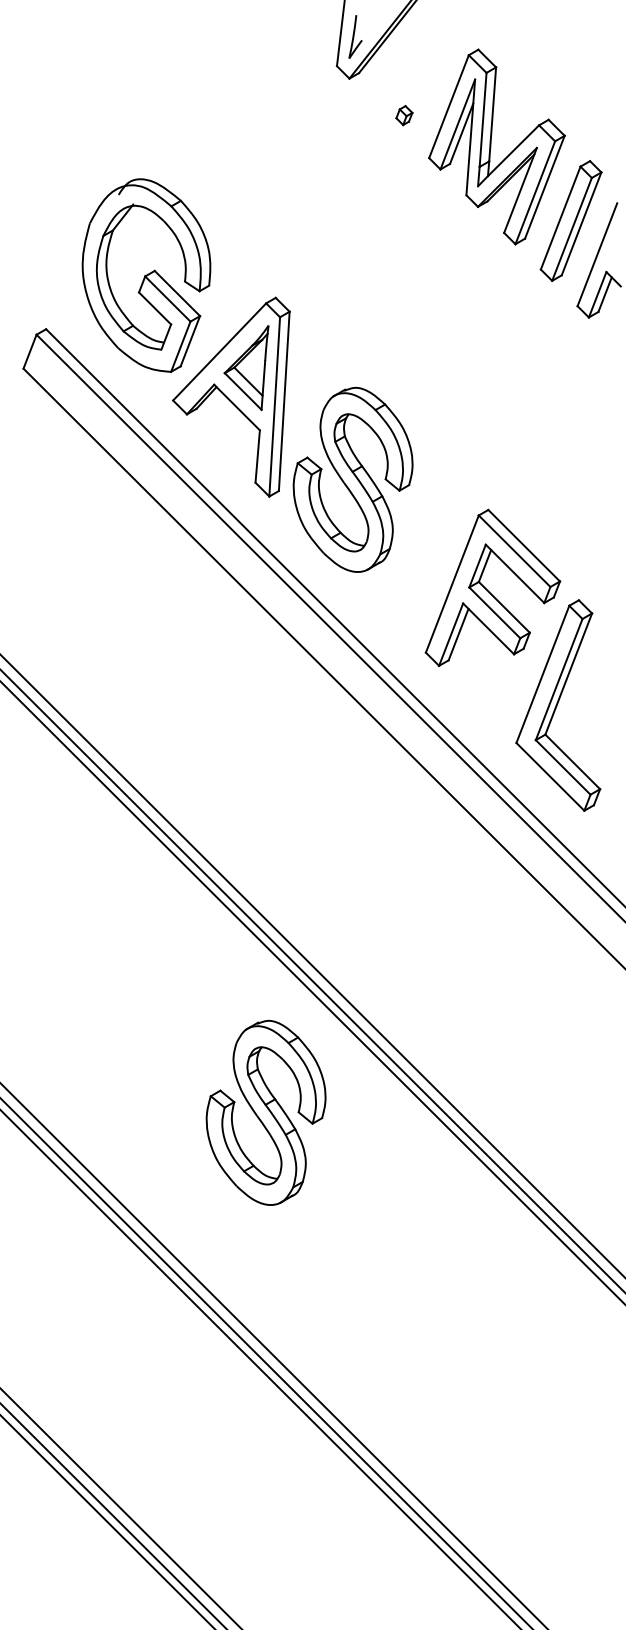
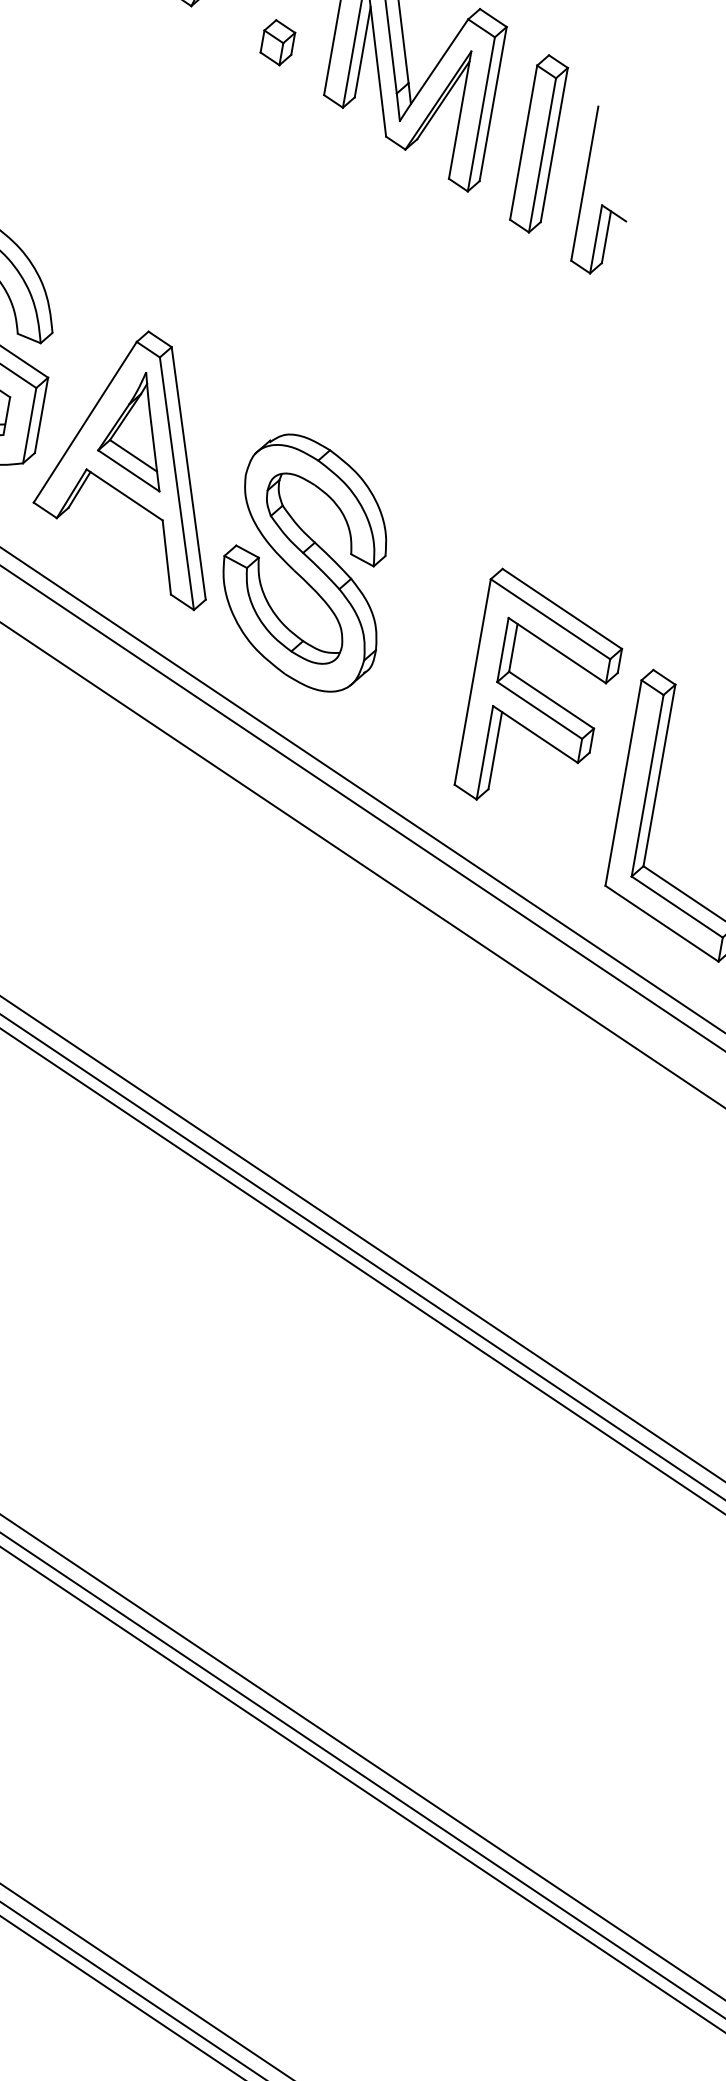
part: (404, 115) -> (278, 42), size x1.67
part: (265, 1112) -> (356, 1469), removed

